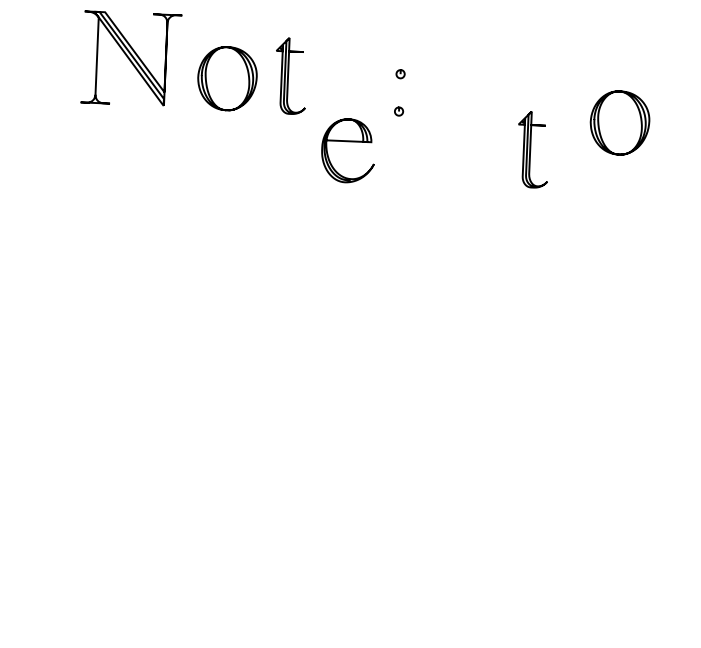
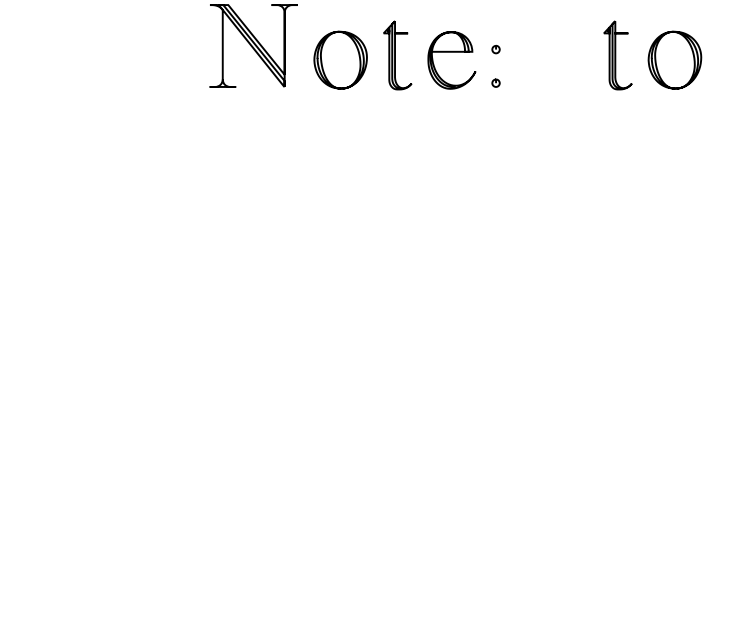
curve: (599, 121) -> (656, 59), moved
curve: (348, 142) -> (451, 52), moved
curve: (531, 149) -> (616, 55), moved

